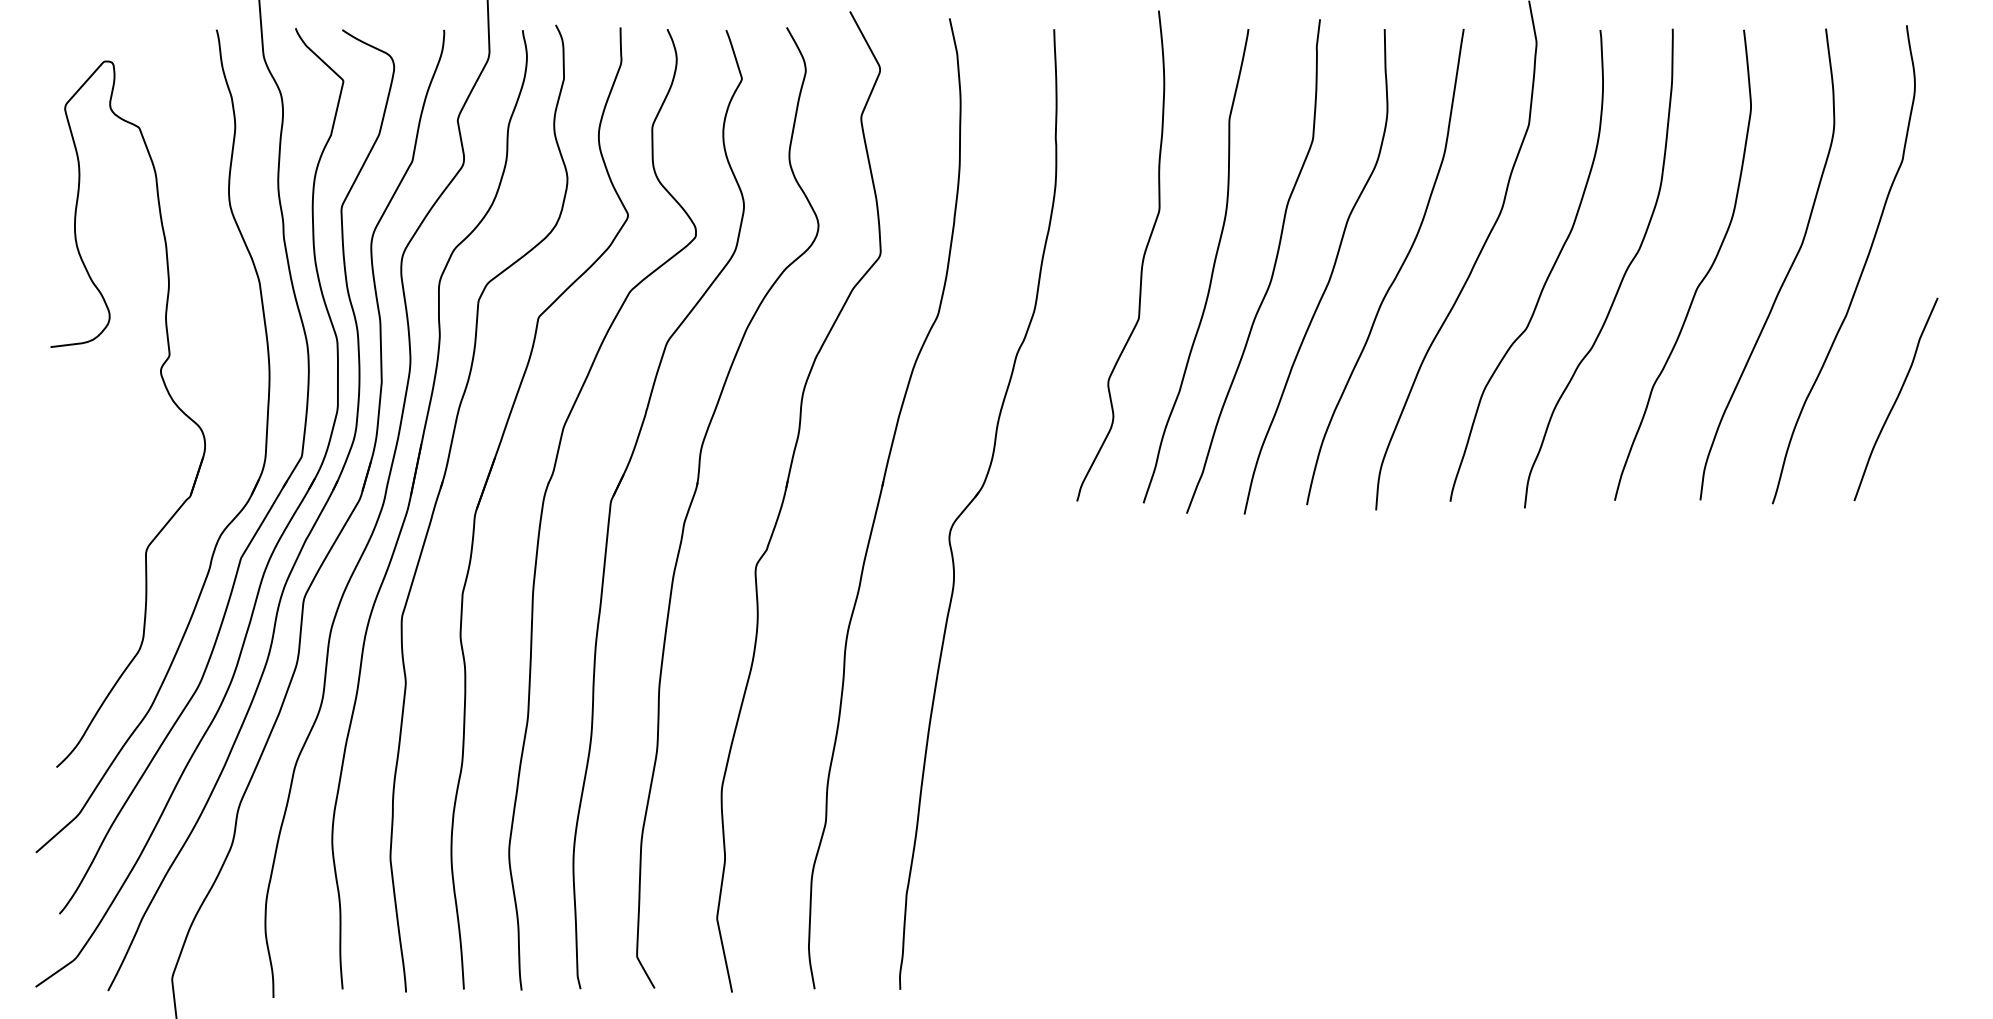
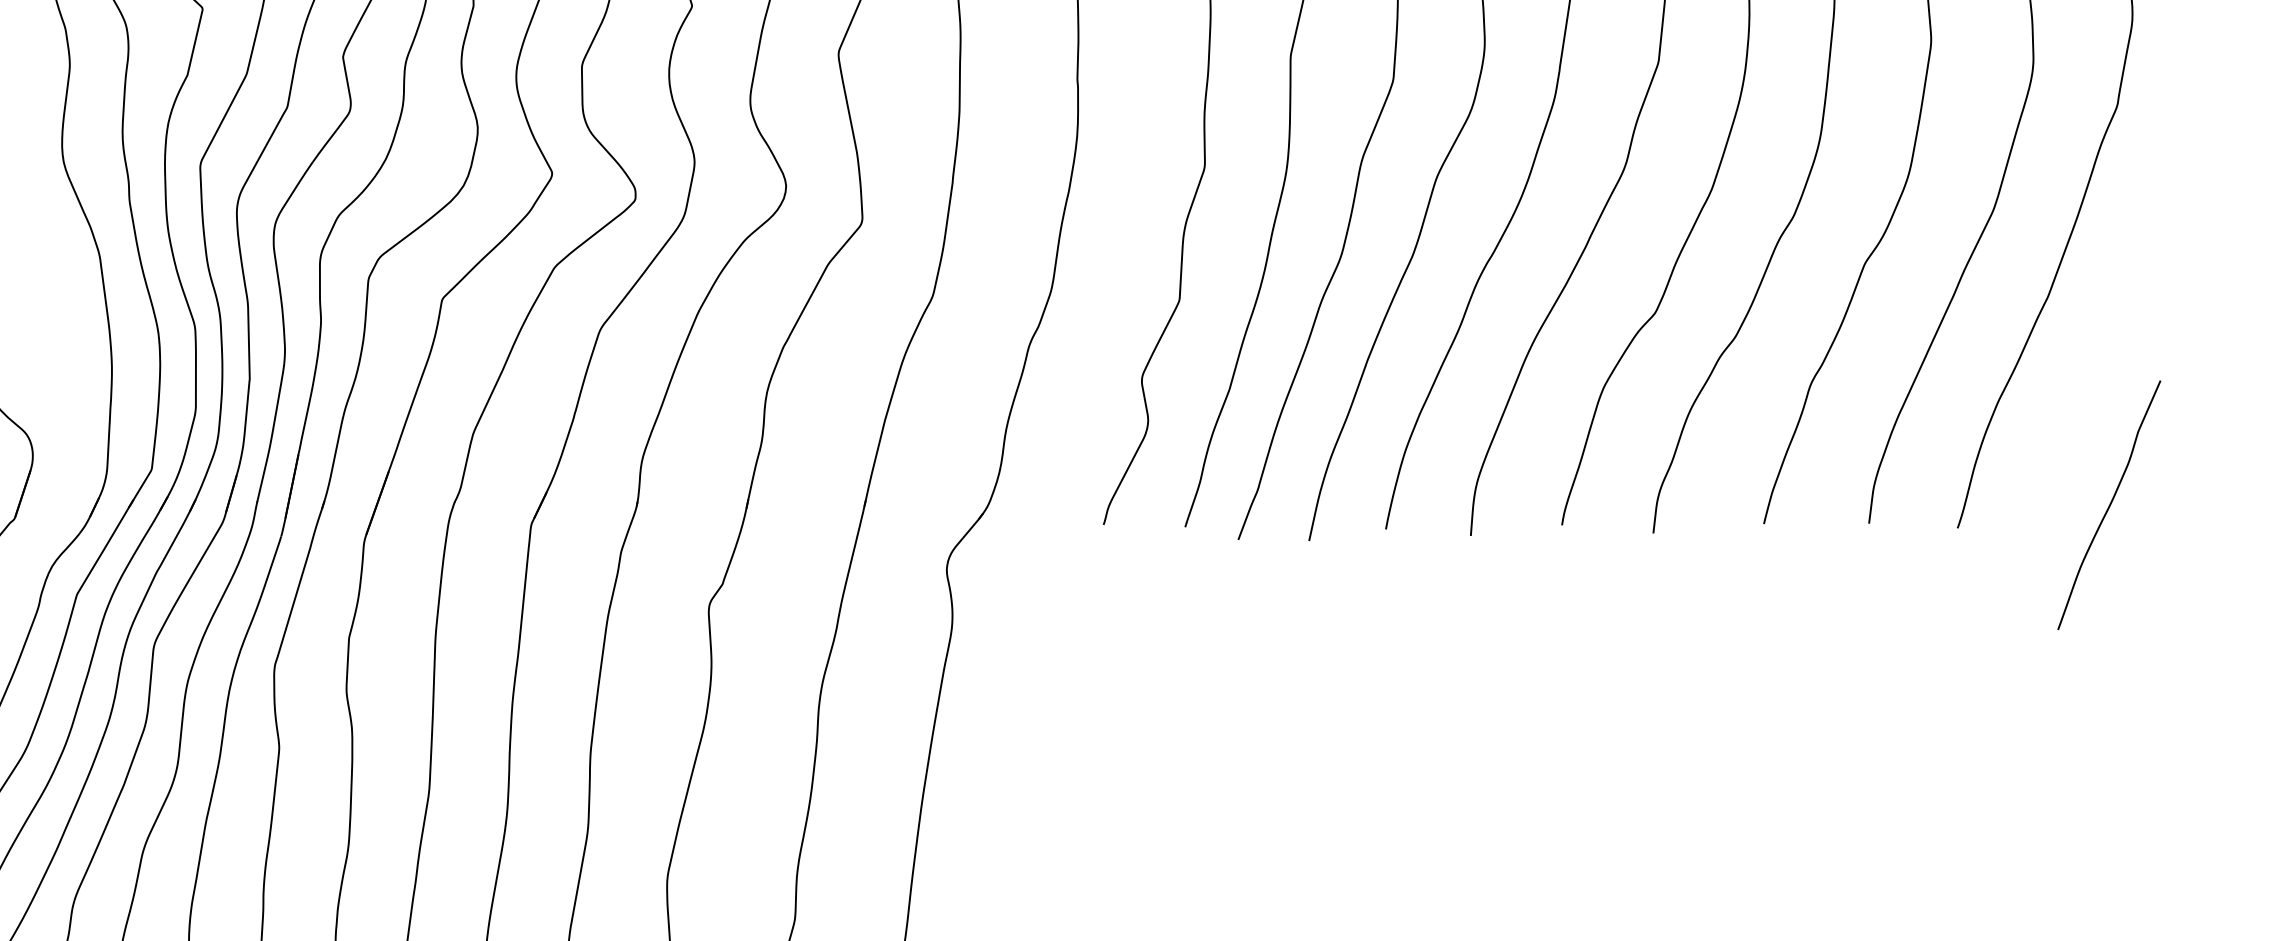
curve: (1896, 398) -> (2109, 504), moved

